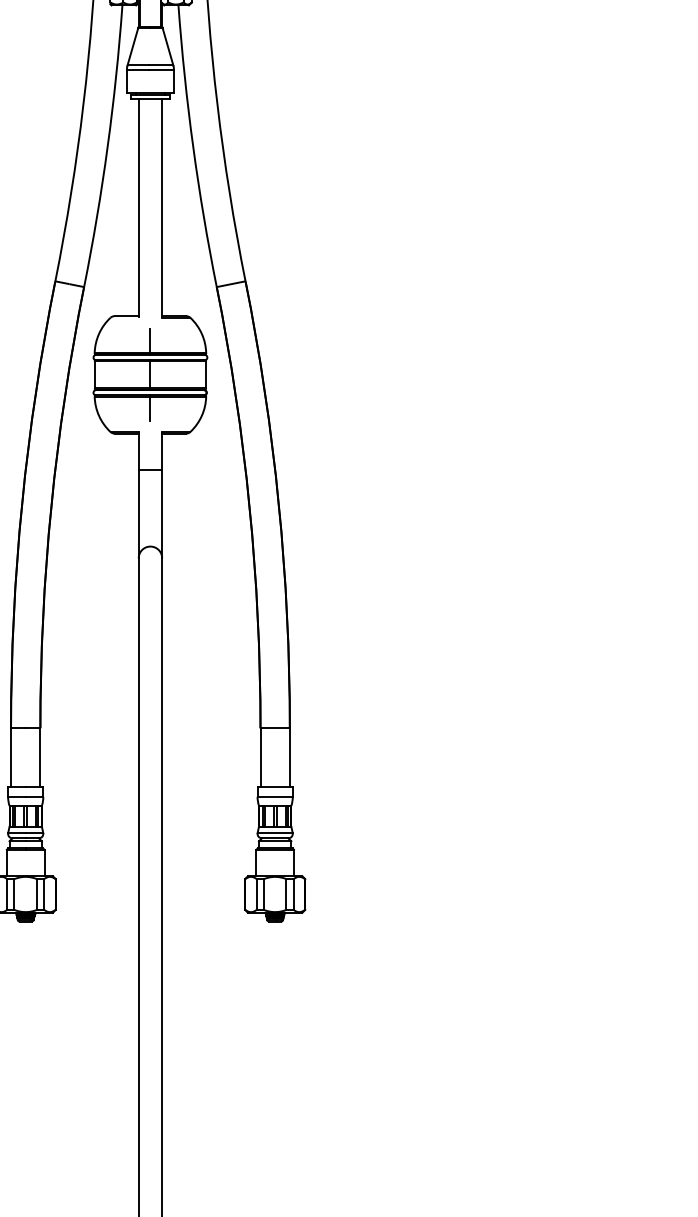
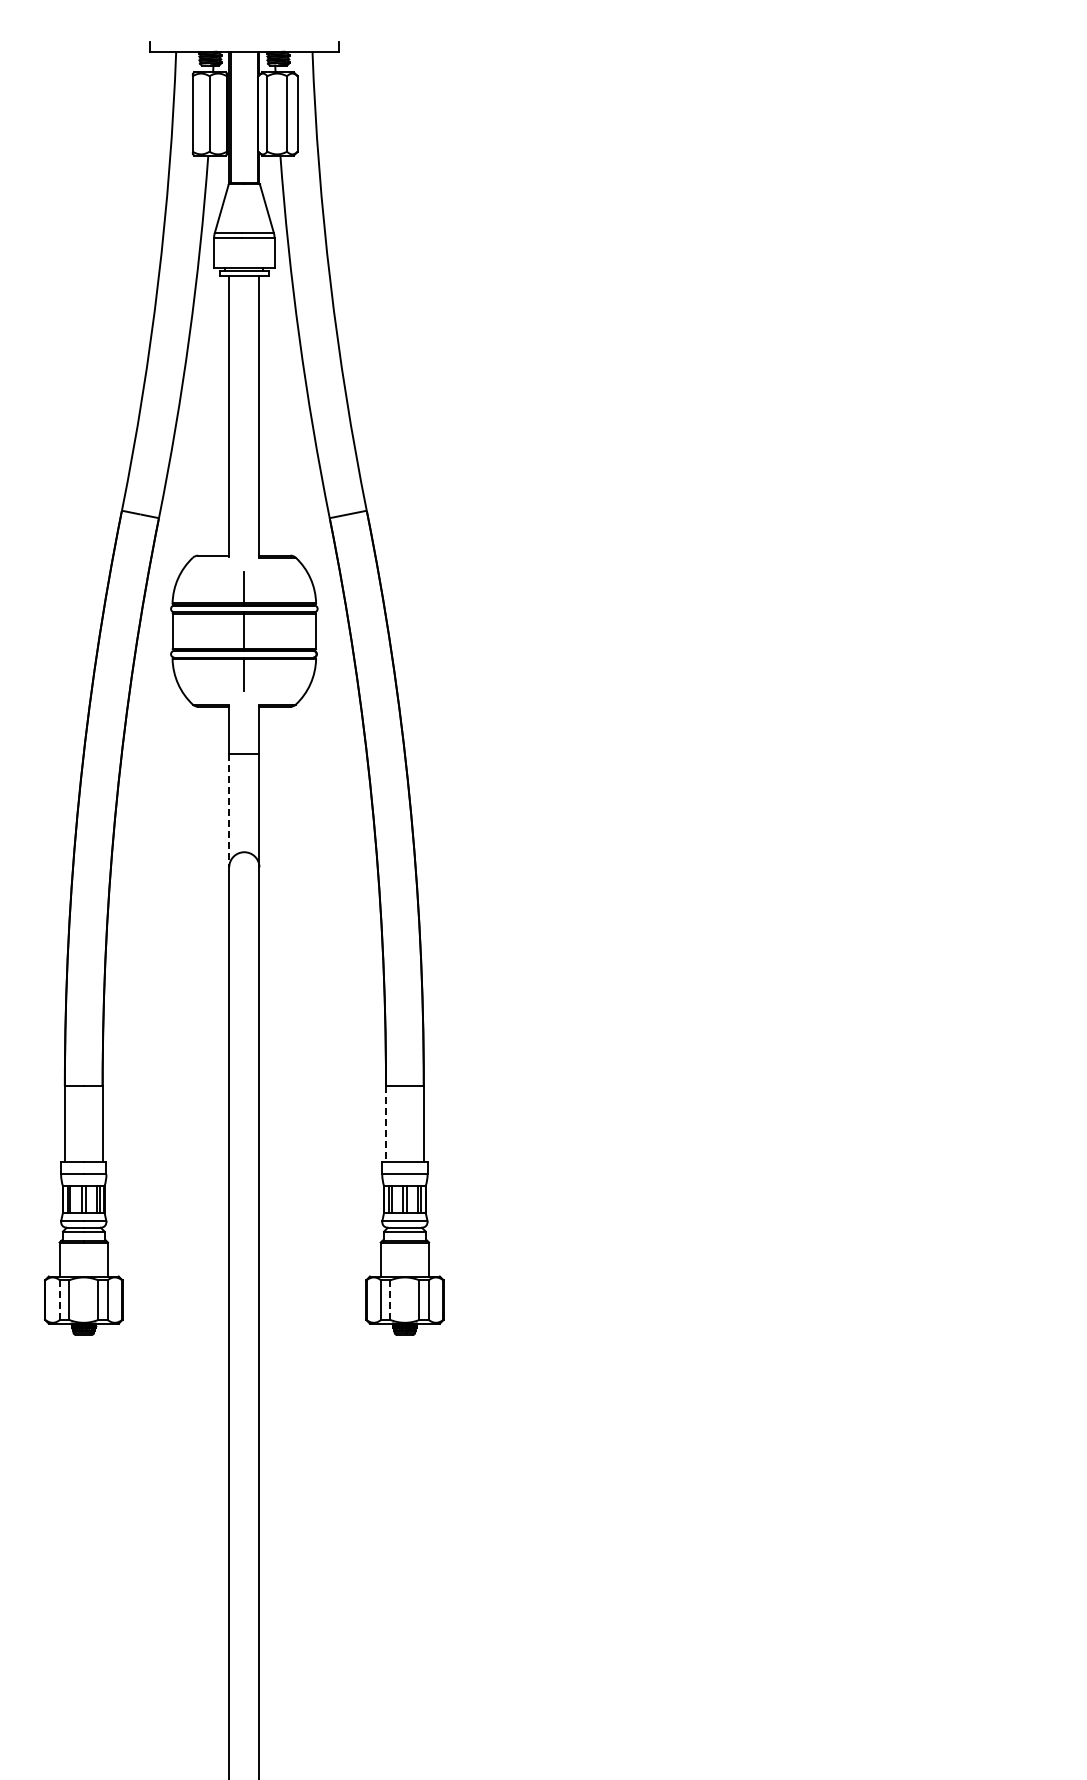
line: (138, 514) -> (229, 810), solid -> dashed
line: (260, 757) -> (386, 1123), solid -> dashed
line: (6, 894) -> (59, 1300), solid -> dashed
line: (263, 894) -> (390, 1300), solid -> dashed

